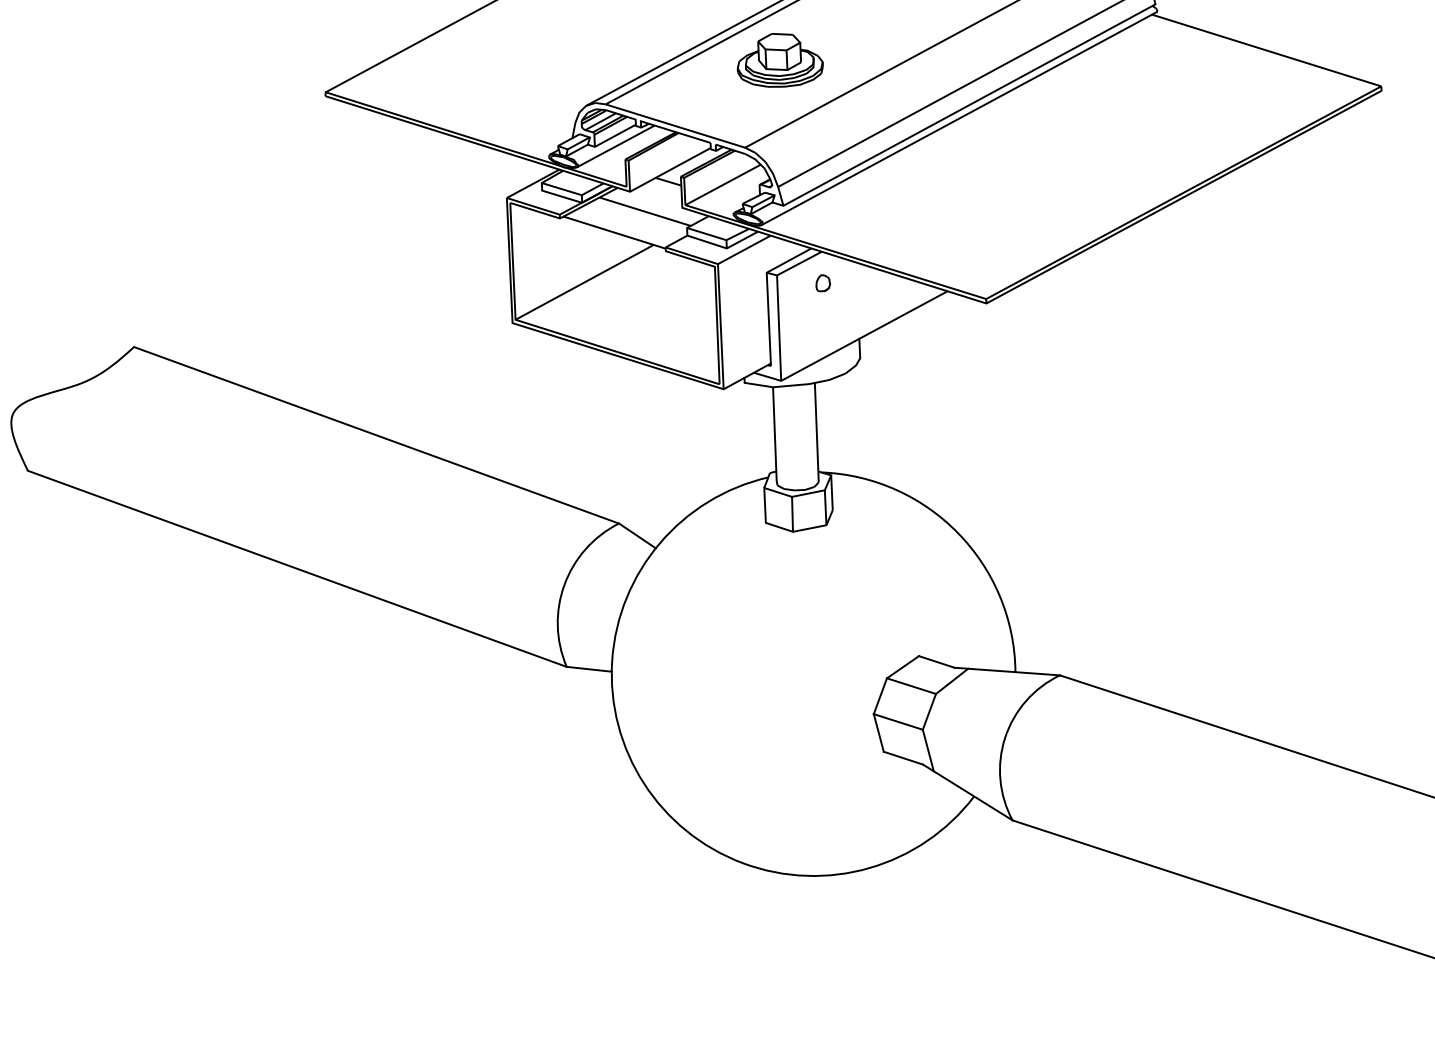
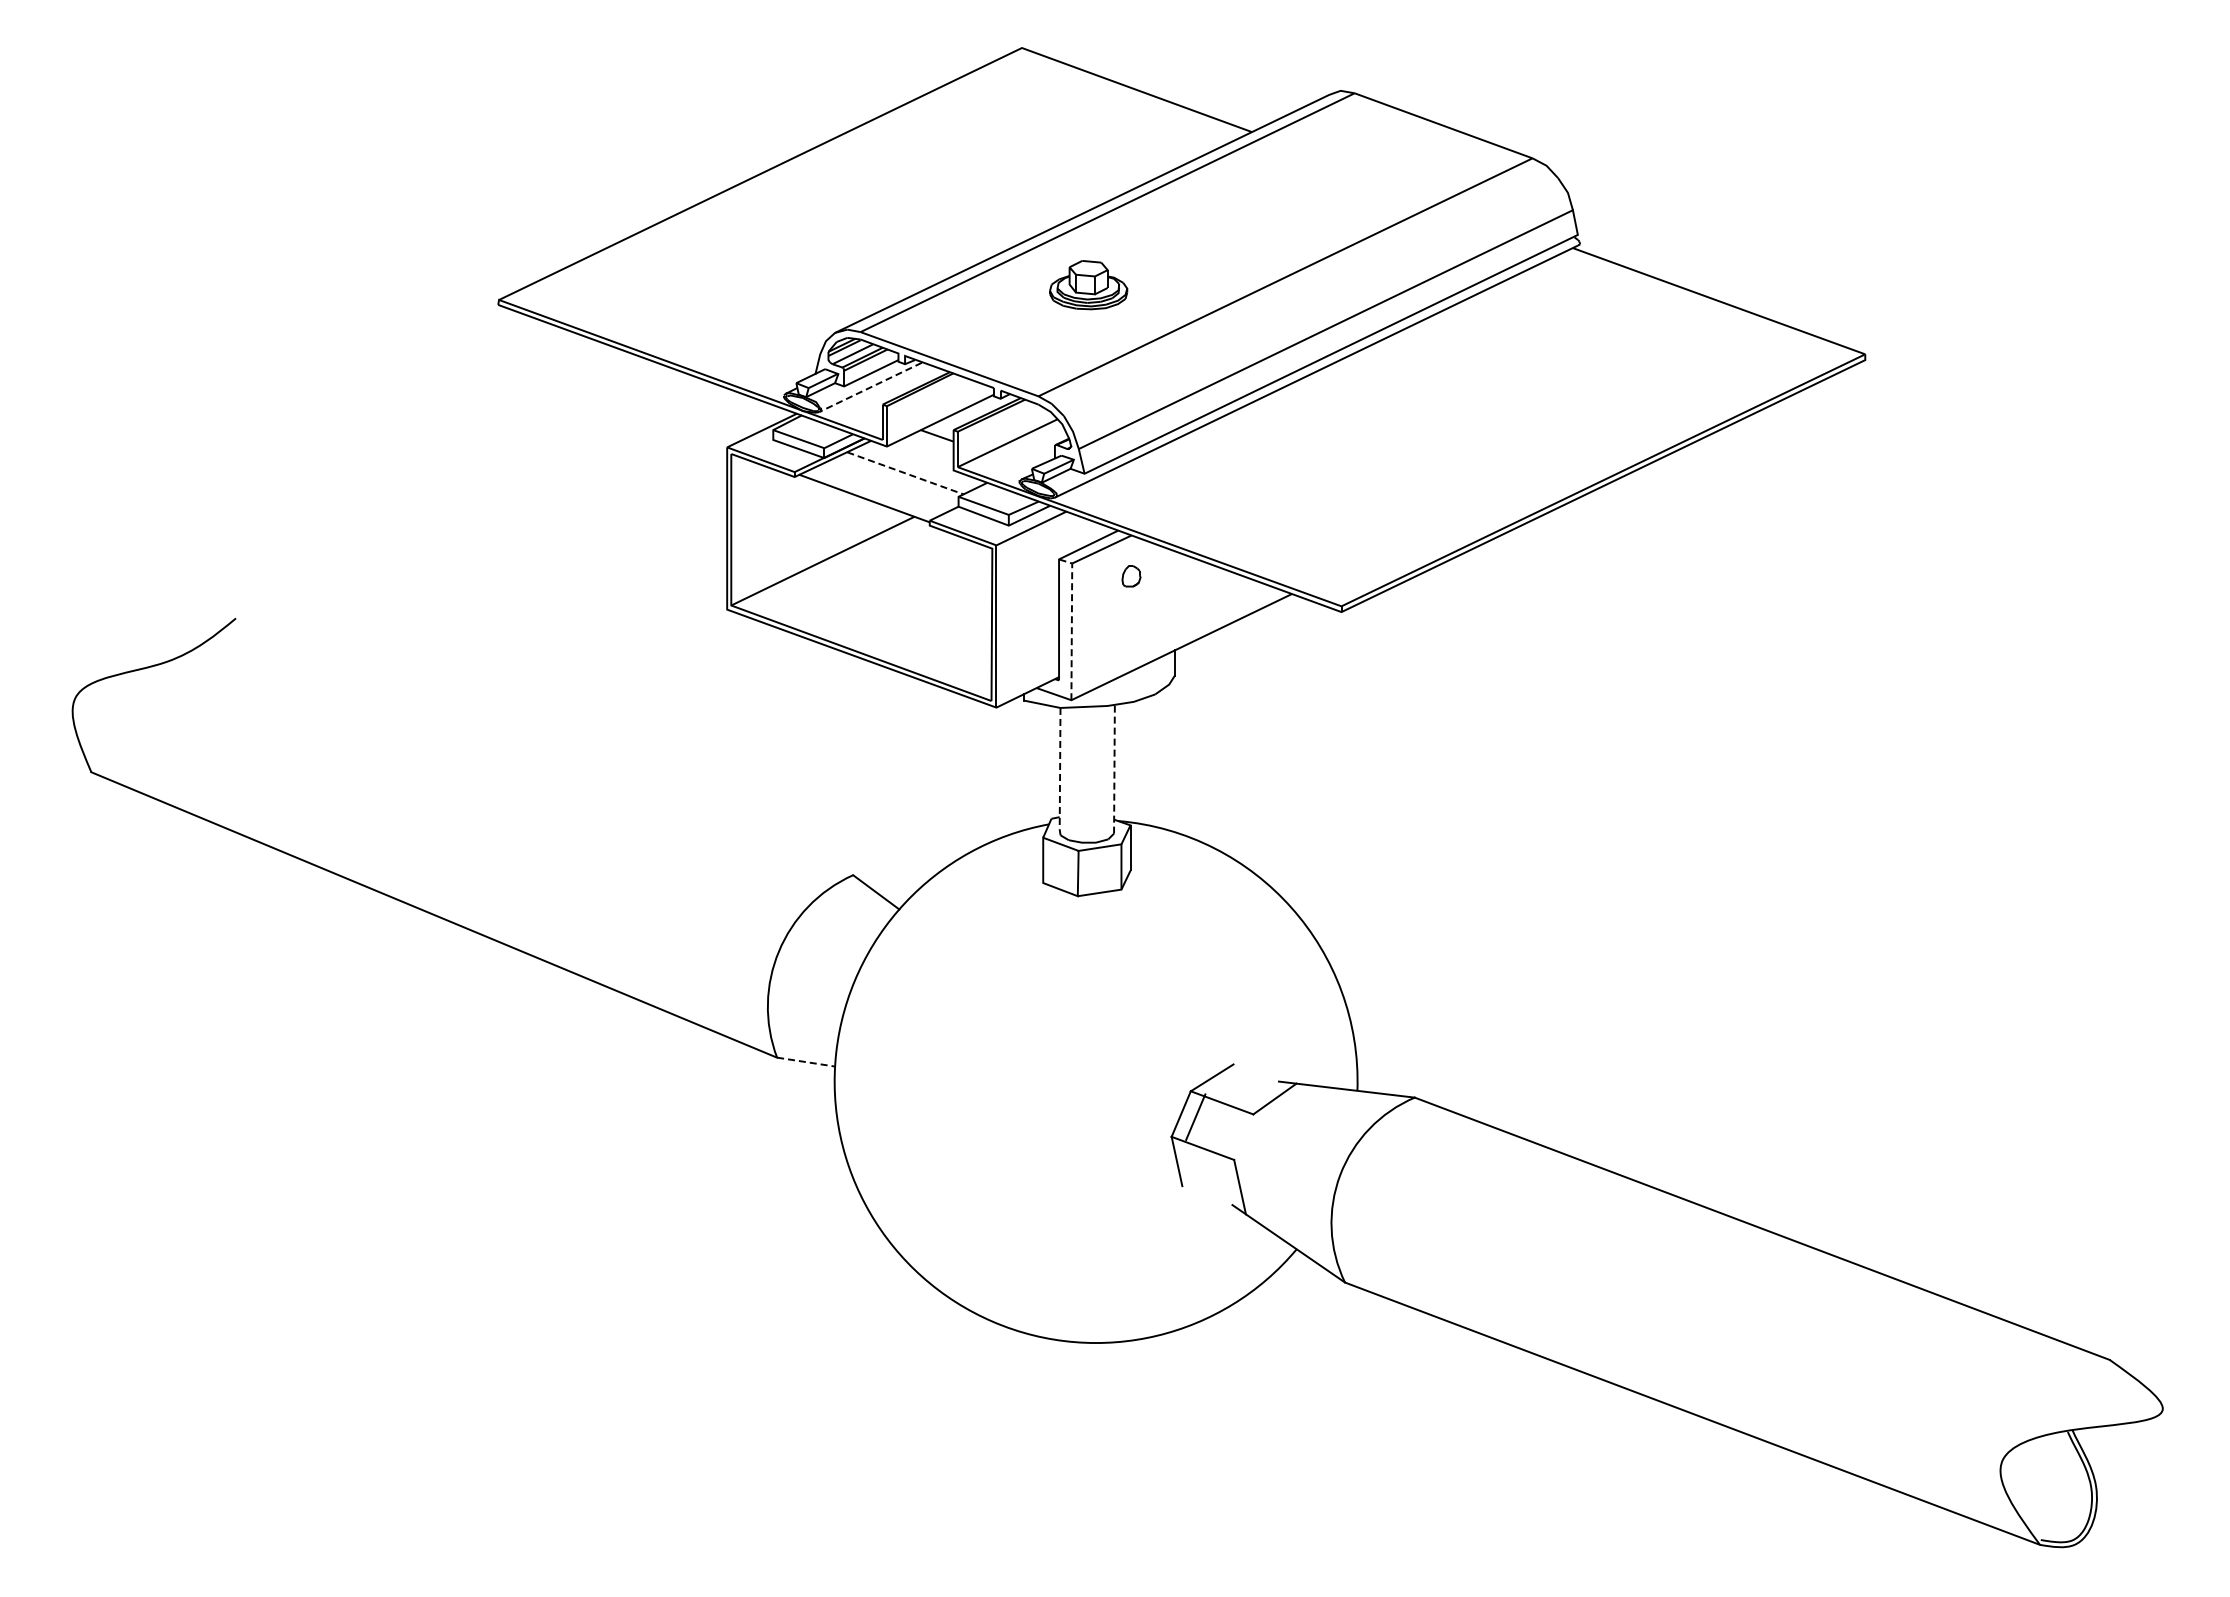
part: (779, 59) -> (1088, 284), size x0.7
line: (613, 147) -> (868, 388), solid -> dashed
line: (645, 211) -> (905, 473), solid -> dashed
line: (778, 322) -> (1071, 624), solid -> dashed
line: (816, 432) -> (1114, 768), solid -> dashed
line: (376, 435) -> (544, 746), removed
line: (775, 437) -> (1060, 772), solid -> dashed
line: (936, 661) -> (1255, 1072), removed
line: (589, 669) -> (806, 1062), solid -> dashed
line: (929, 711) -> (1195, 1116), moved
line: (903, 758) -> (1207, 1195), removed

